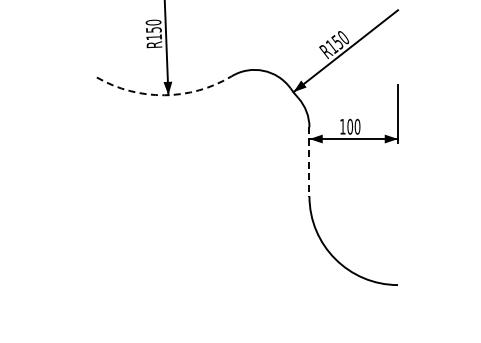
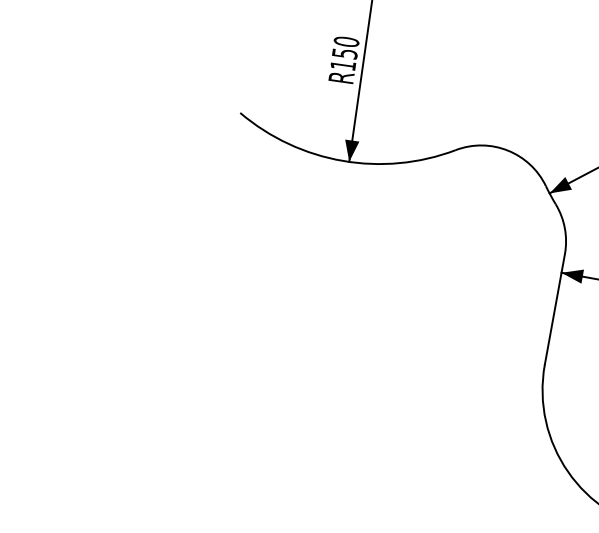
arc: (164, 95) -> (342, 161), dashed -> solid
line: (309, 161) -> (555, 308), dashed -> solid

